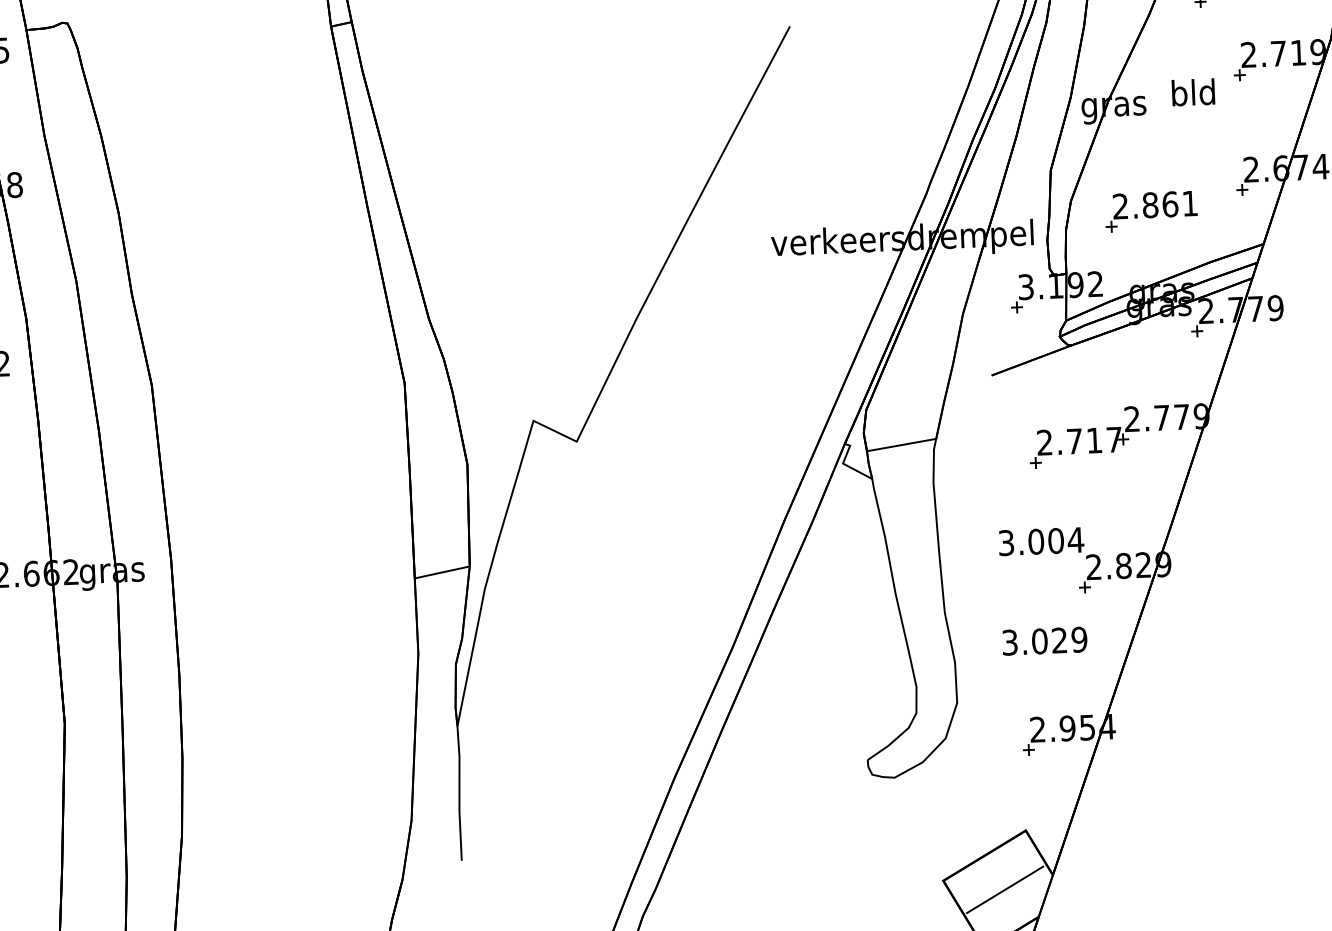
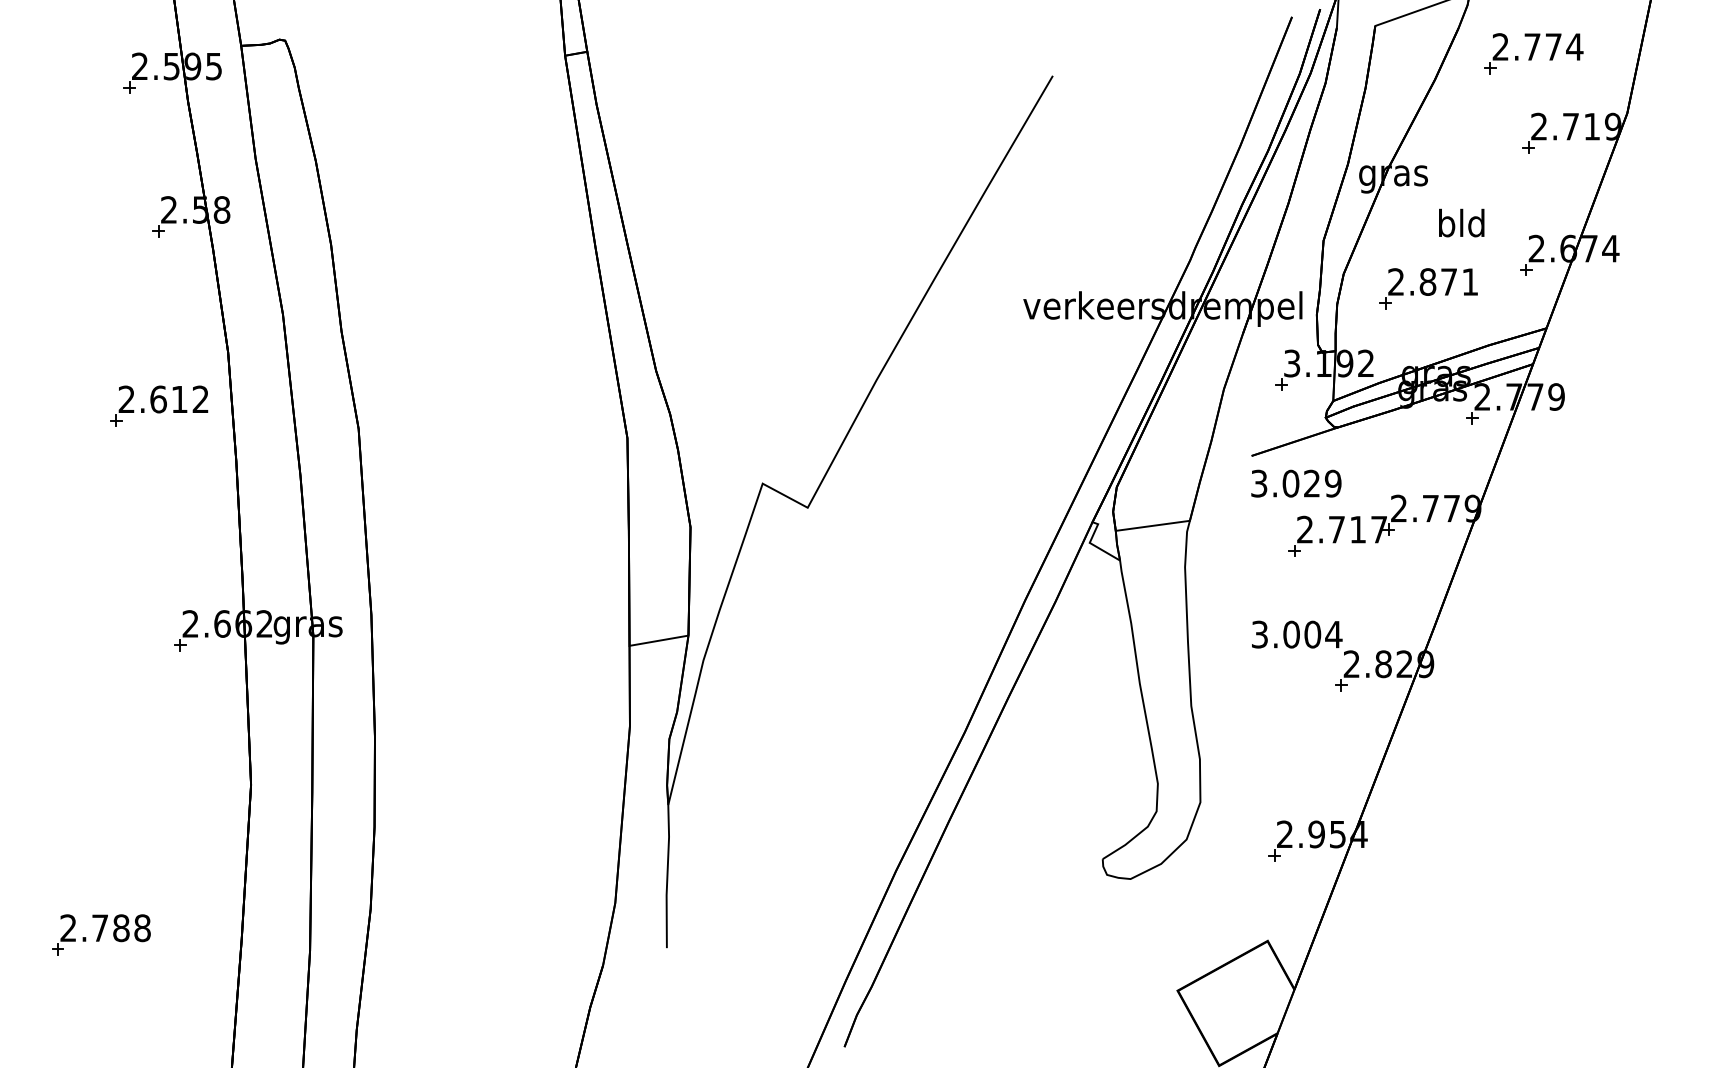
text: (1193, 91) -> (1461, 222), moved
text: (1170, 203) -> (1449, 281), 2.861 -> 2.871
text: (1044, 641) -> (1296, 483), moved
line: (1004, 890) -> (1242, 1003), removed

